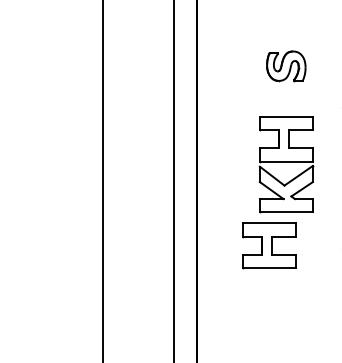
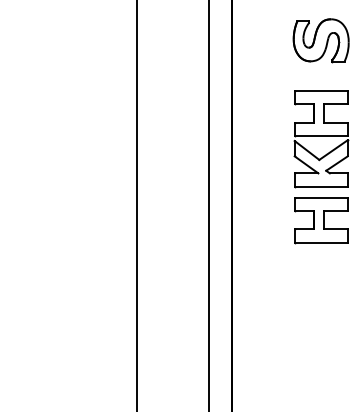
part: (285, 66) -> (320, 40), size x1.43
part: (269, 246) -> (321, 220), moved

